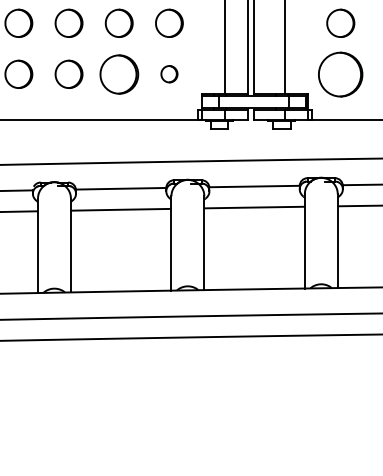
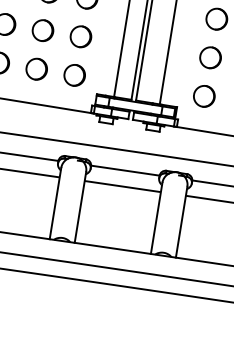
part: (118, 73) -> (36, 68), size x0.71
part: (169, 73) -> (74, 74), size x1.67
part: (340, 73) -> (204, 95), size x0.62

